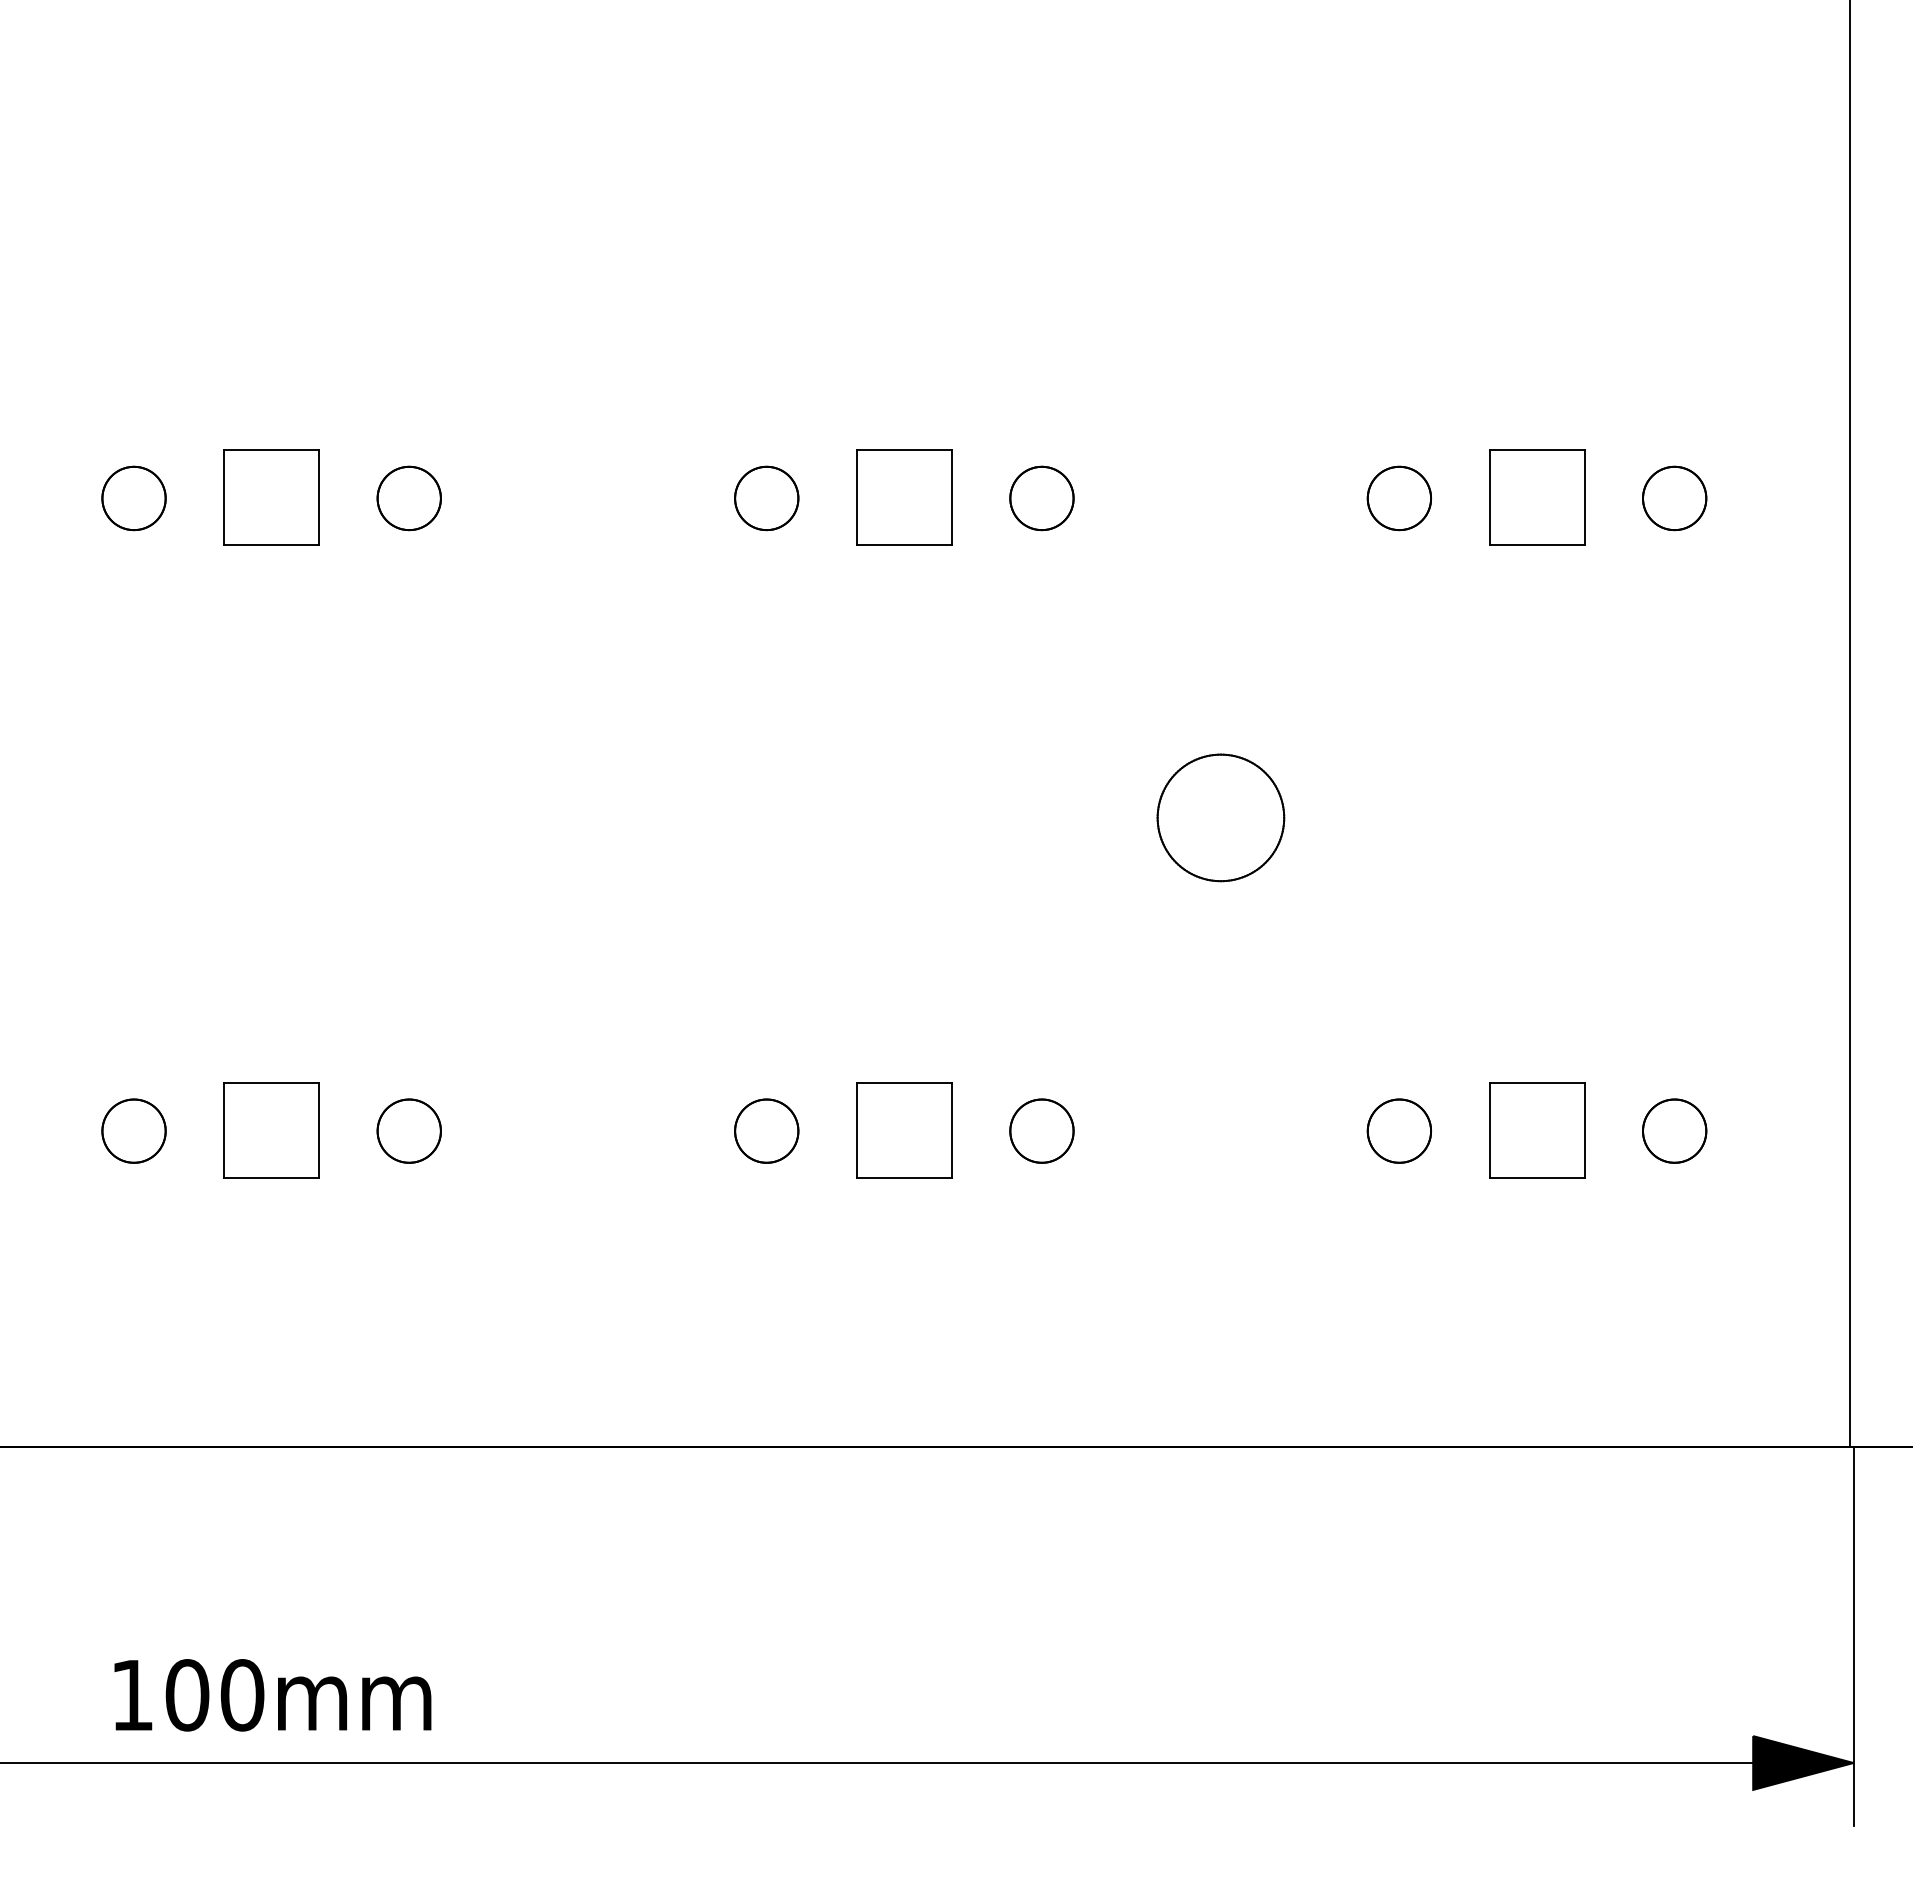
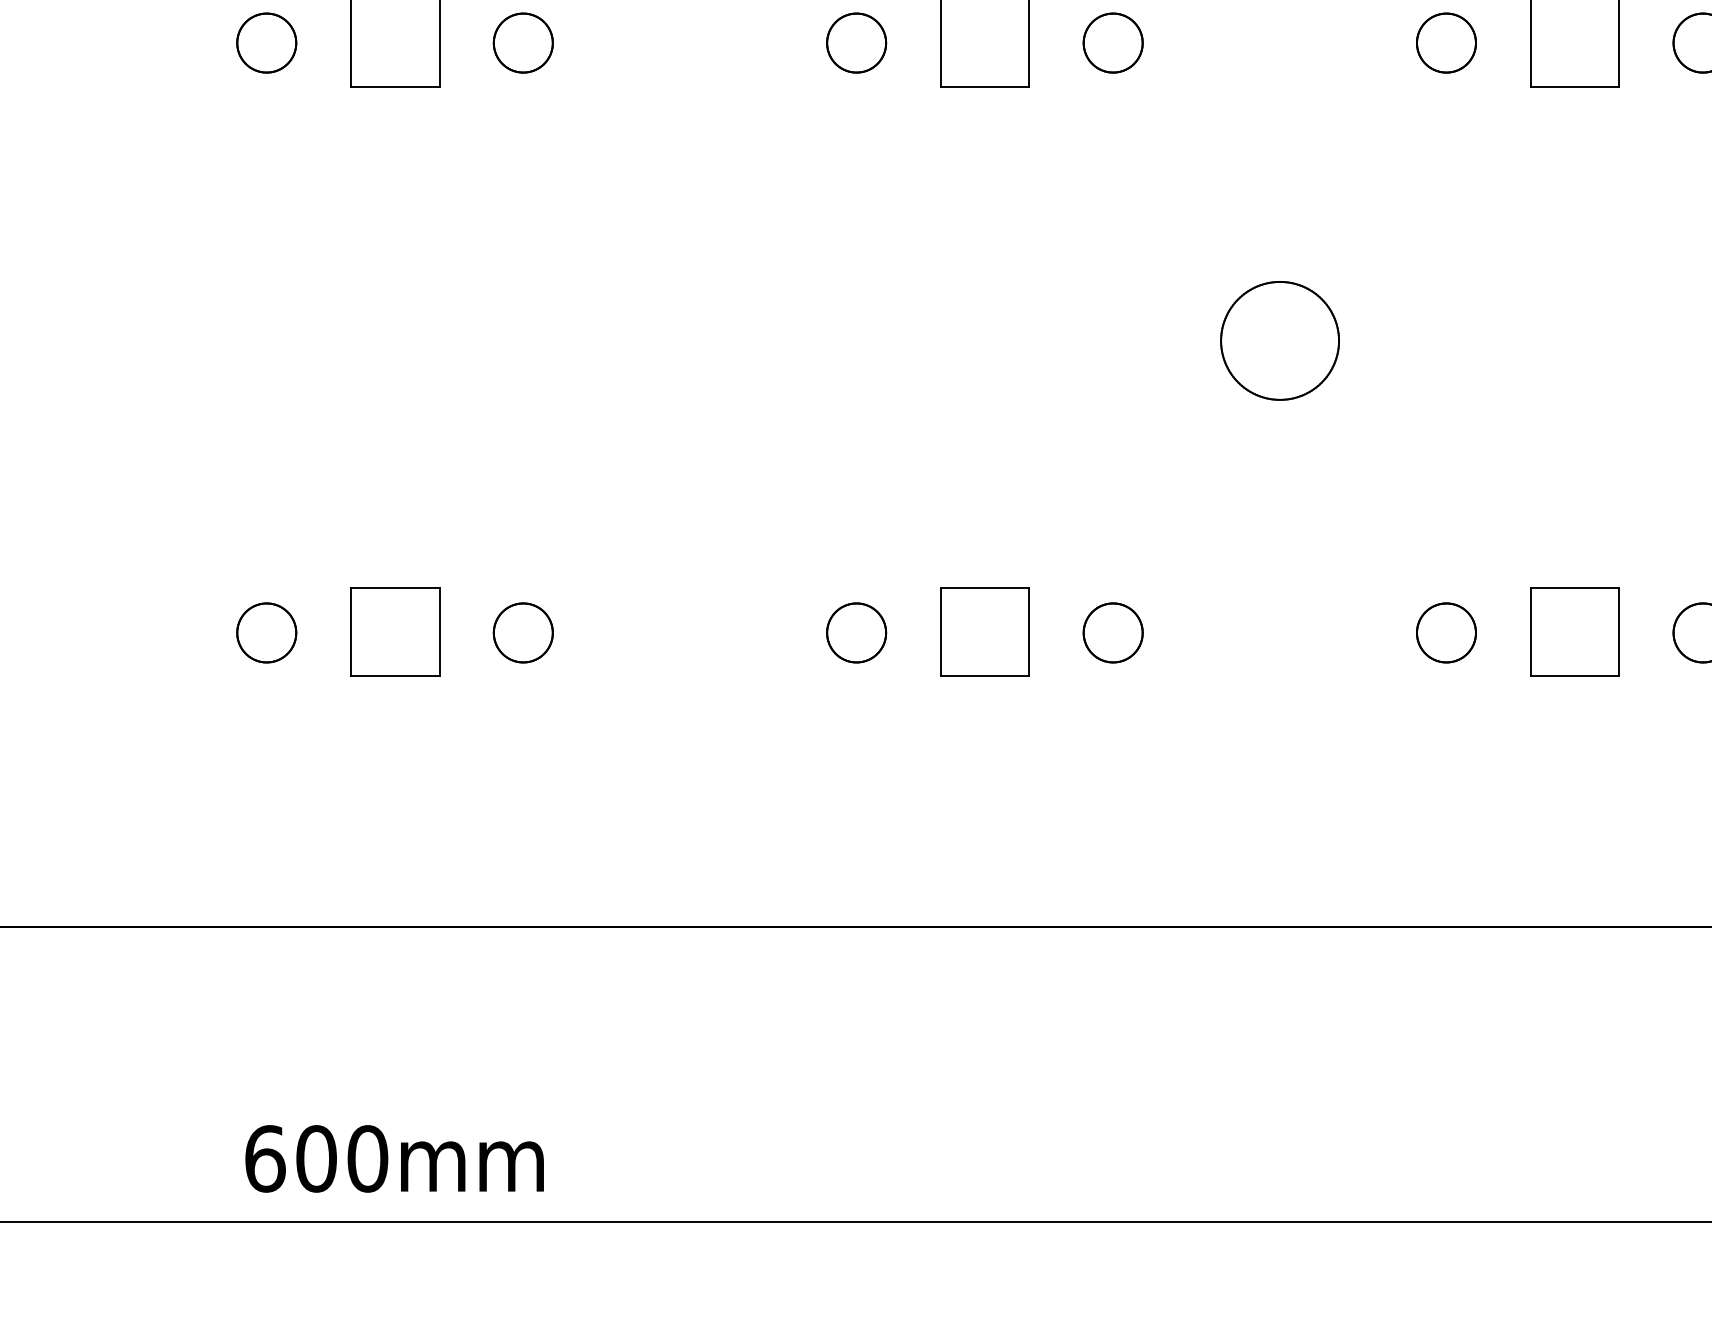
text: (132, 1695) -> (265, 1159), 100mm -> 600mm

